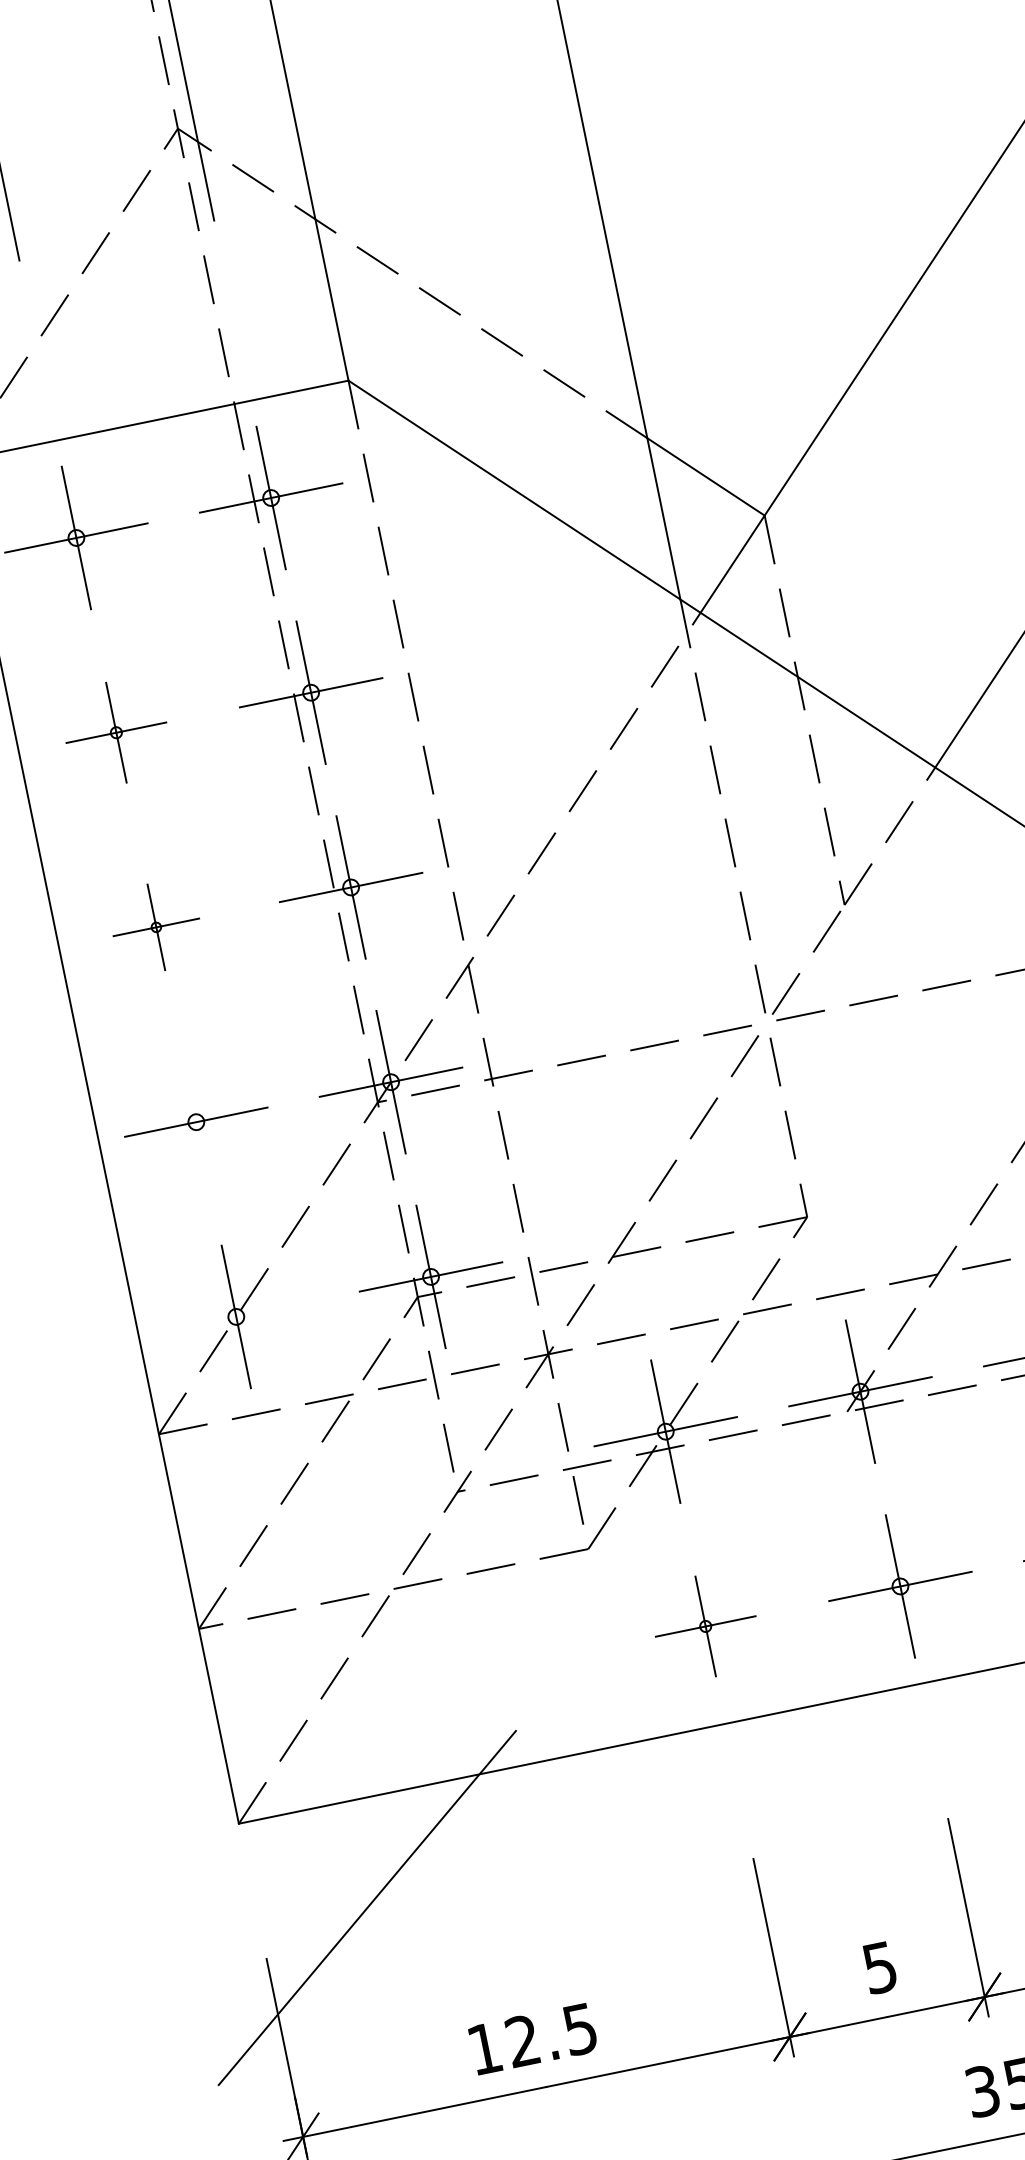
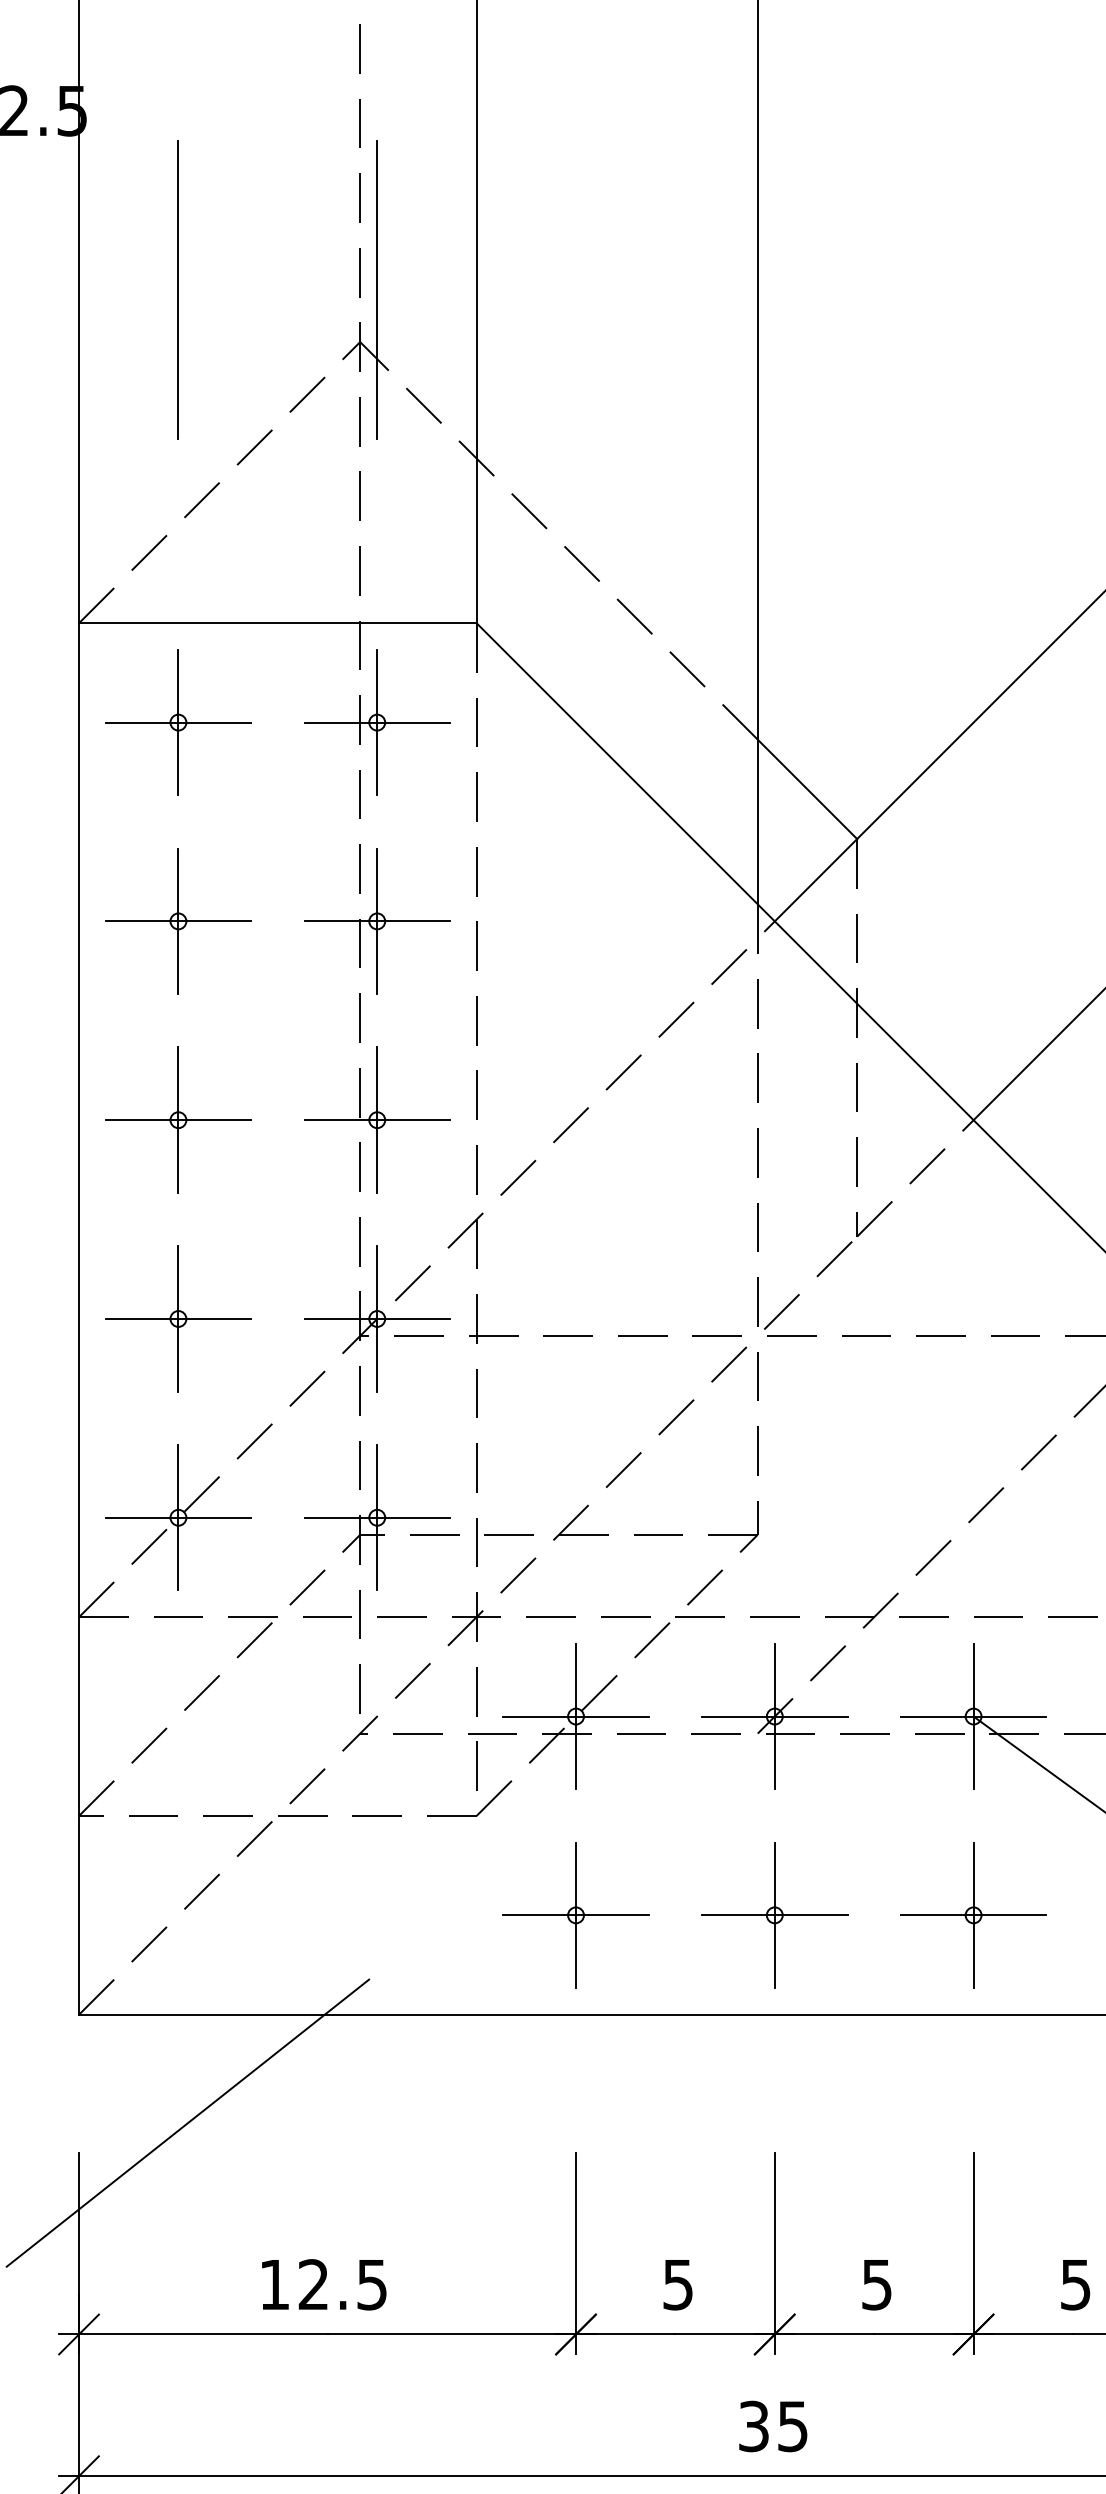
part: (116, 732) -> (178, 921), size x1.43
part: (156, 926) -> (178, 1119), size x1.67
line: (196, 1121) -> (178, 1318), added
line: (236, 1316) -> (178, 1517), added
part: (705, 1626) -> (575, 1915), size x1.43

